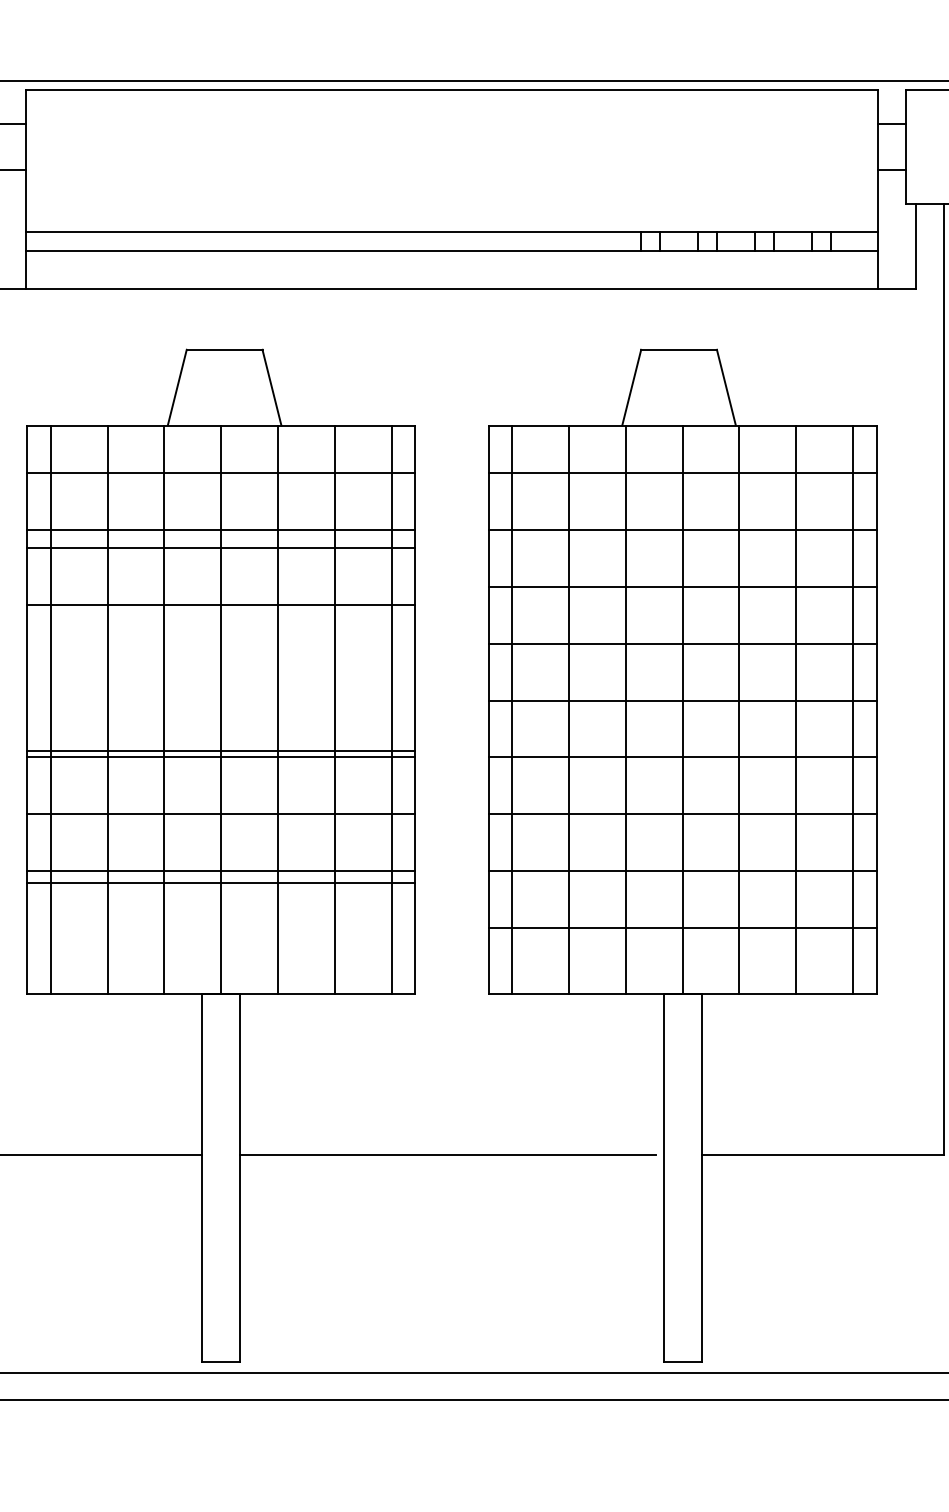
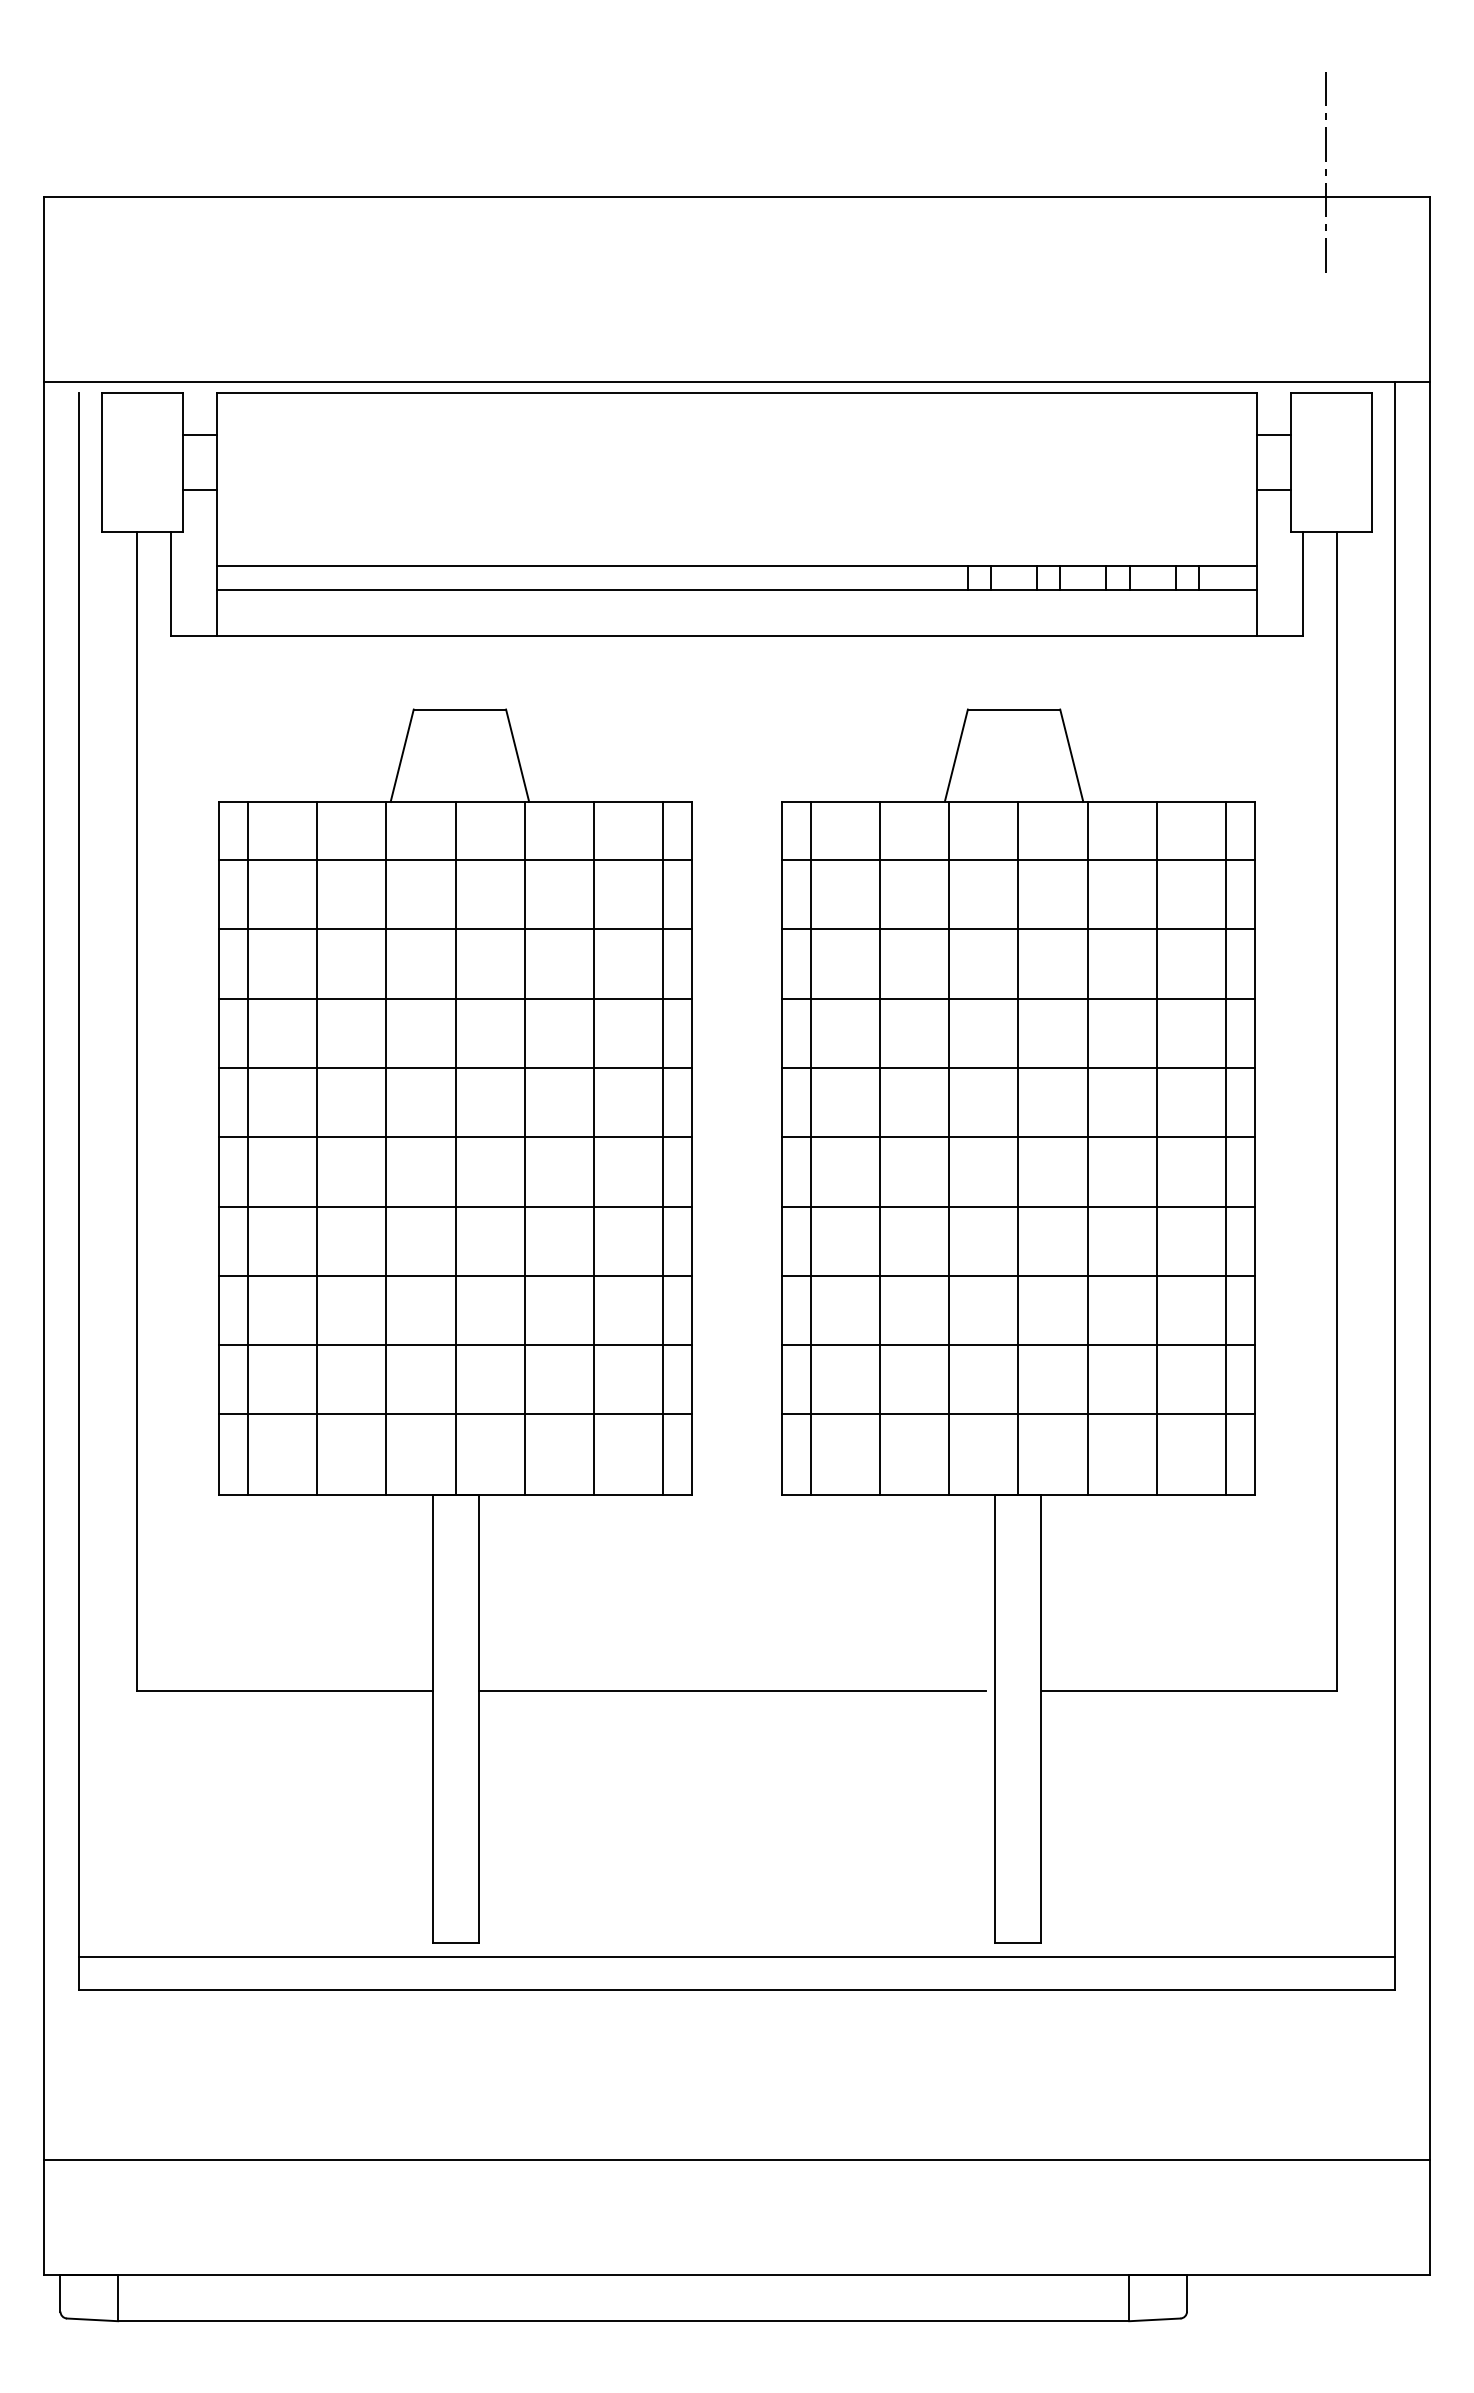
line: (220, 548) -> (455, 998), moved
line: (220, 604) -> (455, 1067), moved
line: (220, 750) -> (455, 1137), moved
line: (220, 882) -> (455, 1414), moved

